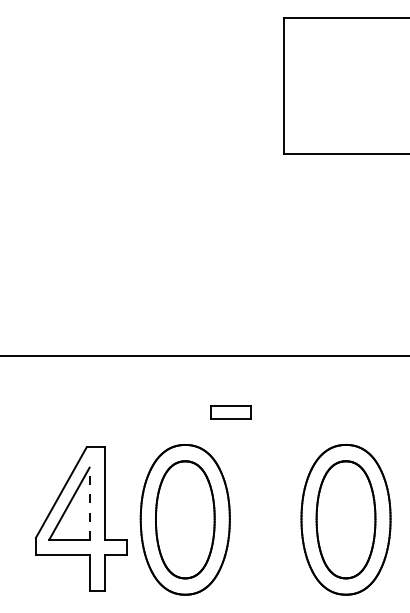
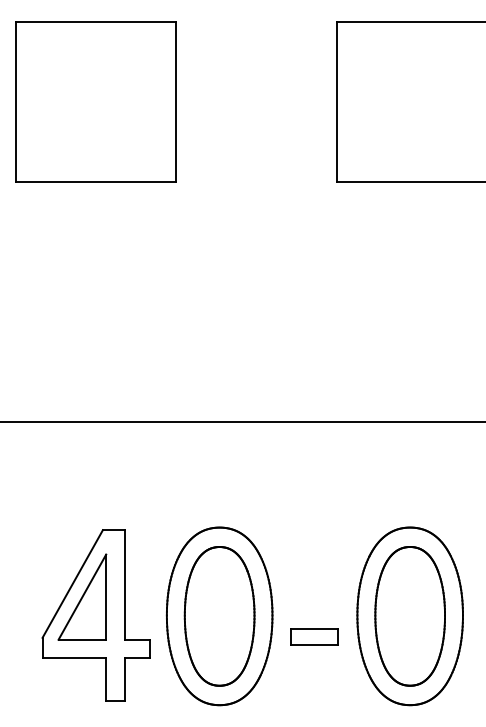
part: (80, 85) -> (95, 101), added
part: (230, 411) -> (314, 636), moved
line: (89, 503) -> (106, 597), dashed -> solid

